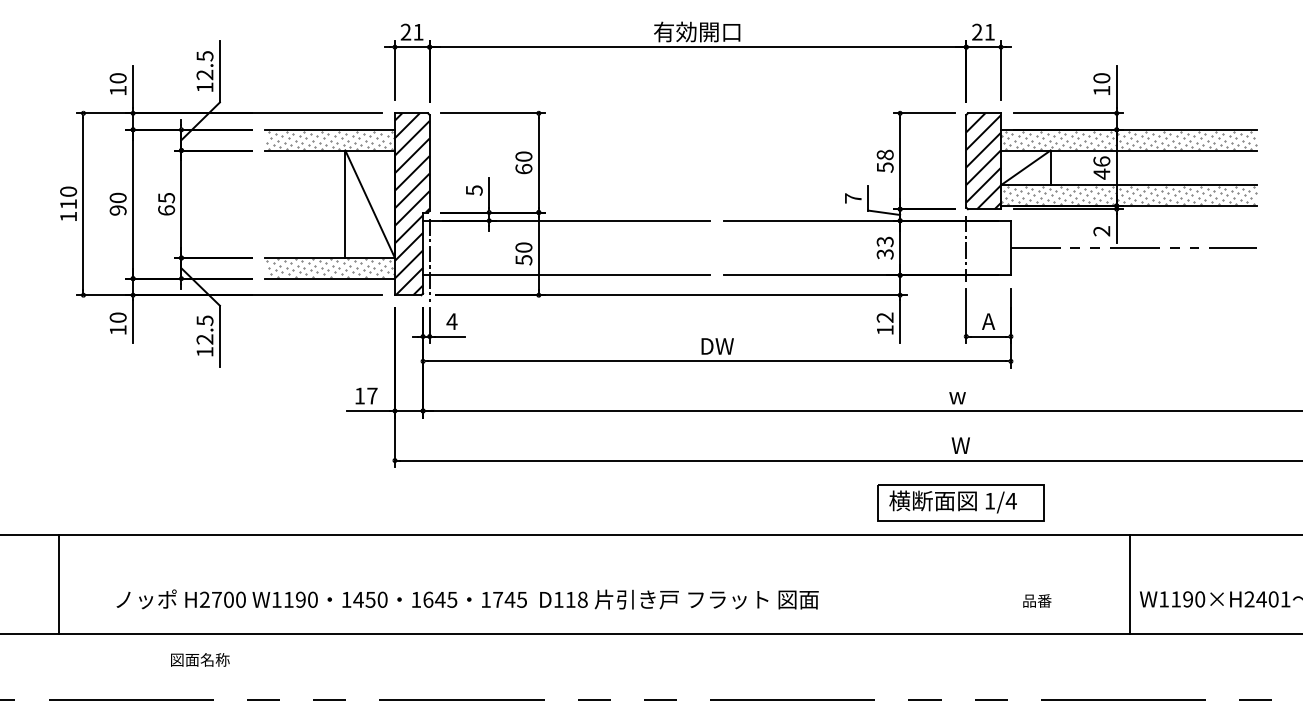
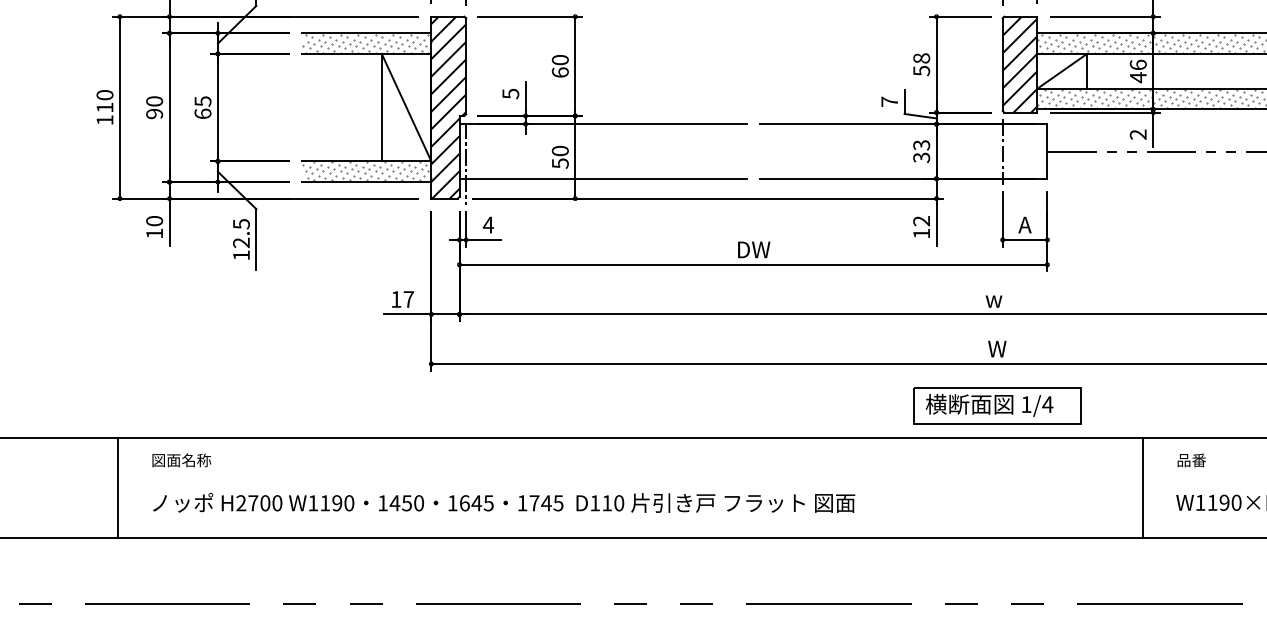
line: (58, 584) -> (117, 487), moved
line: (1129, 584) -> (1142, 487), moved
text: (582, 599) -> (618, 502), D118 -> D110
text: (1037, 600) -> (1191, 459), moved
text: (200, 659) -> (181, 459), moved

